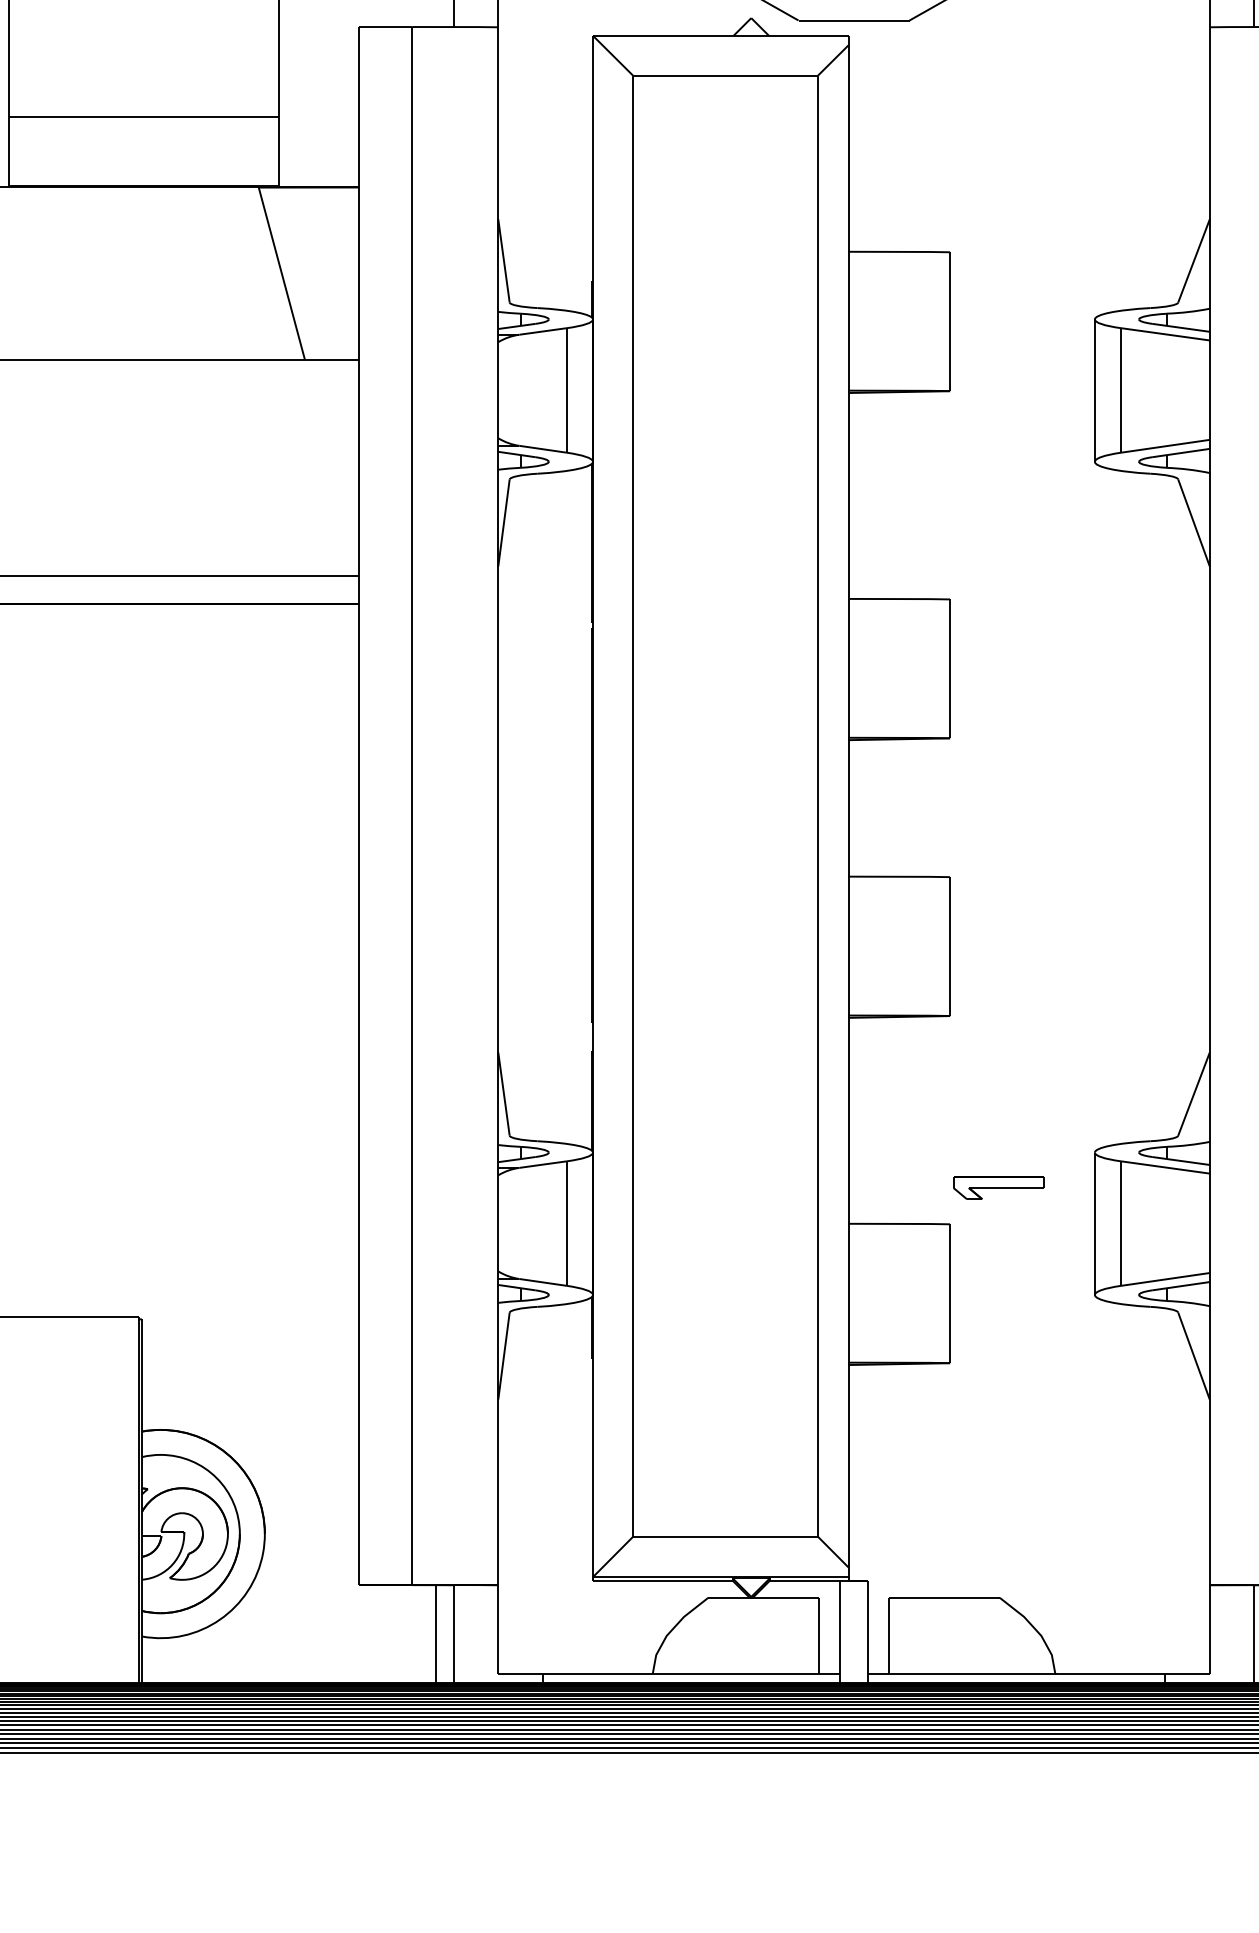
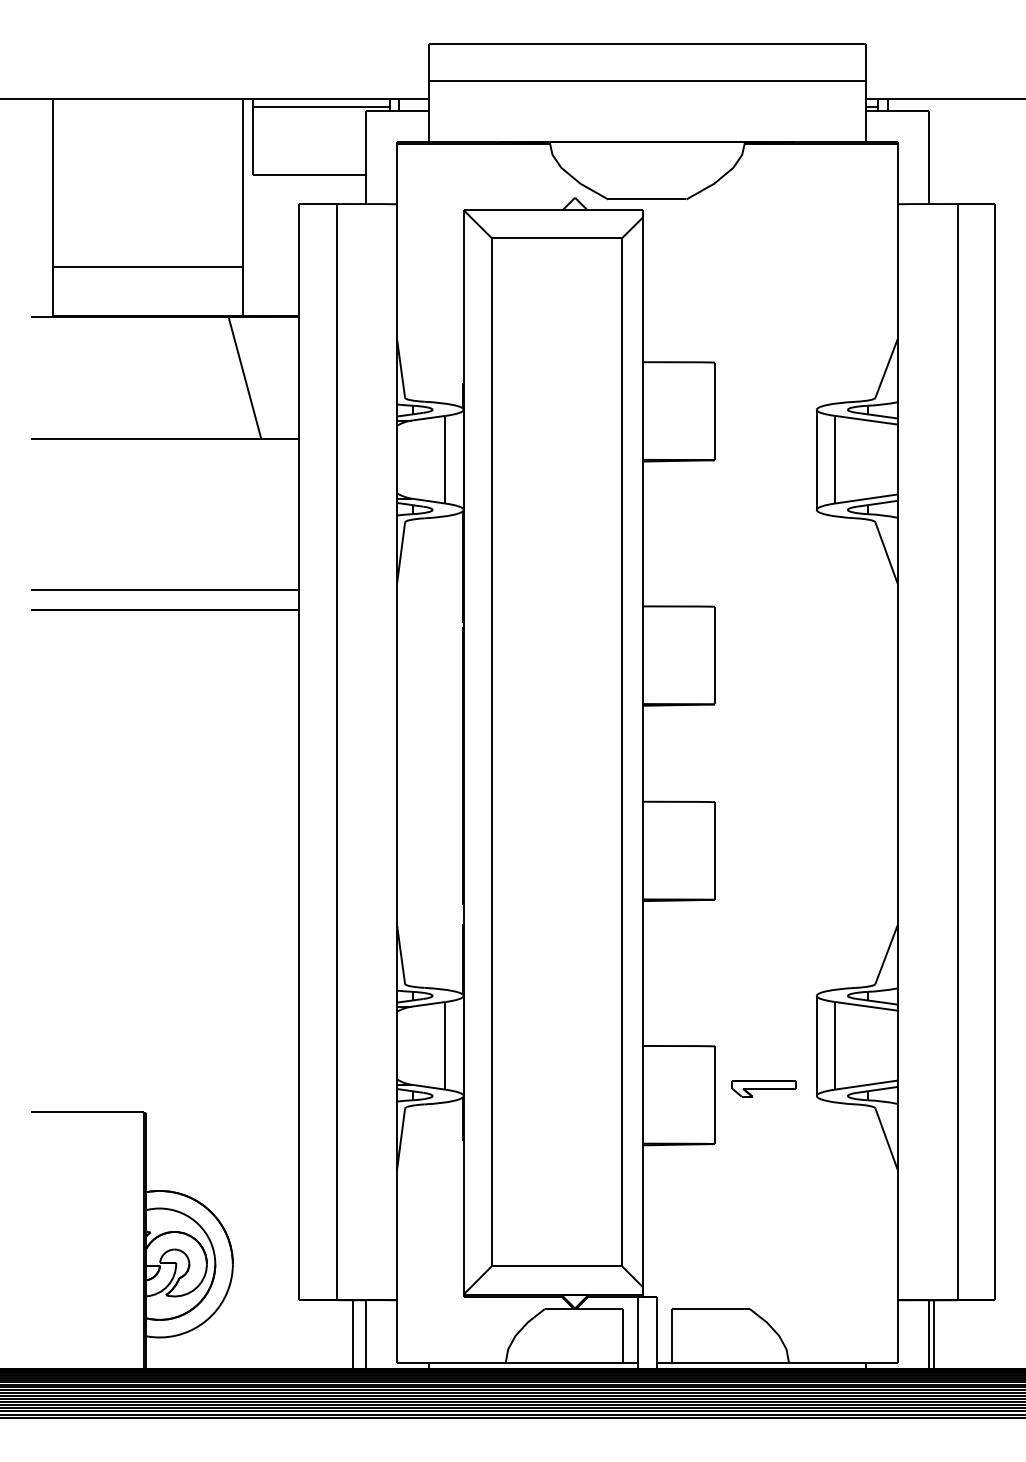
part: (997, 1187) -> (763, 1088), moved

